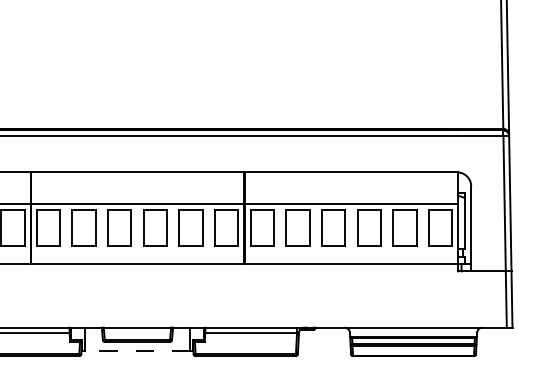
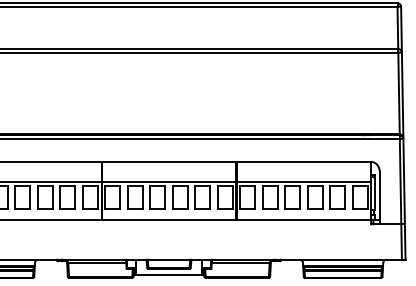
line: (136, 350) -> (168, 274), dashed -> solid

